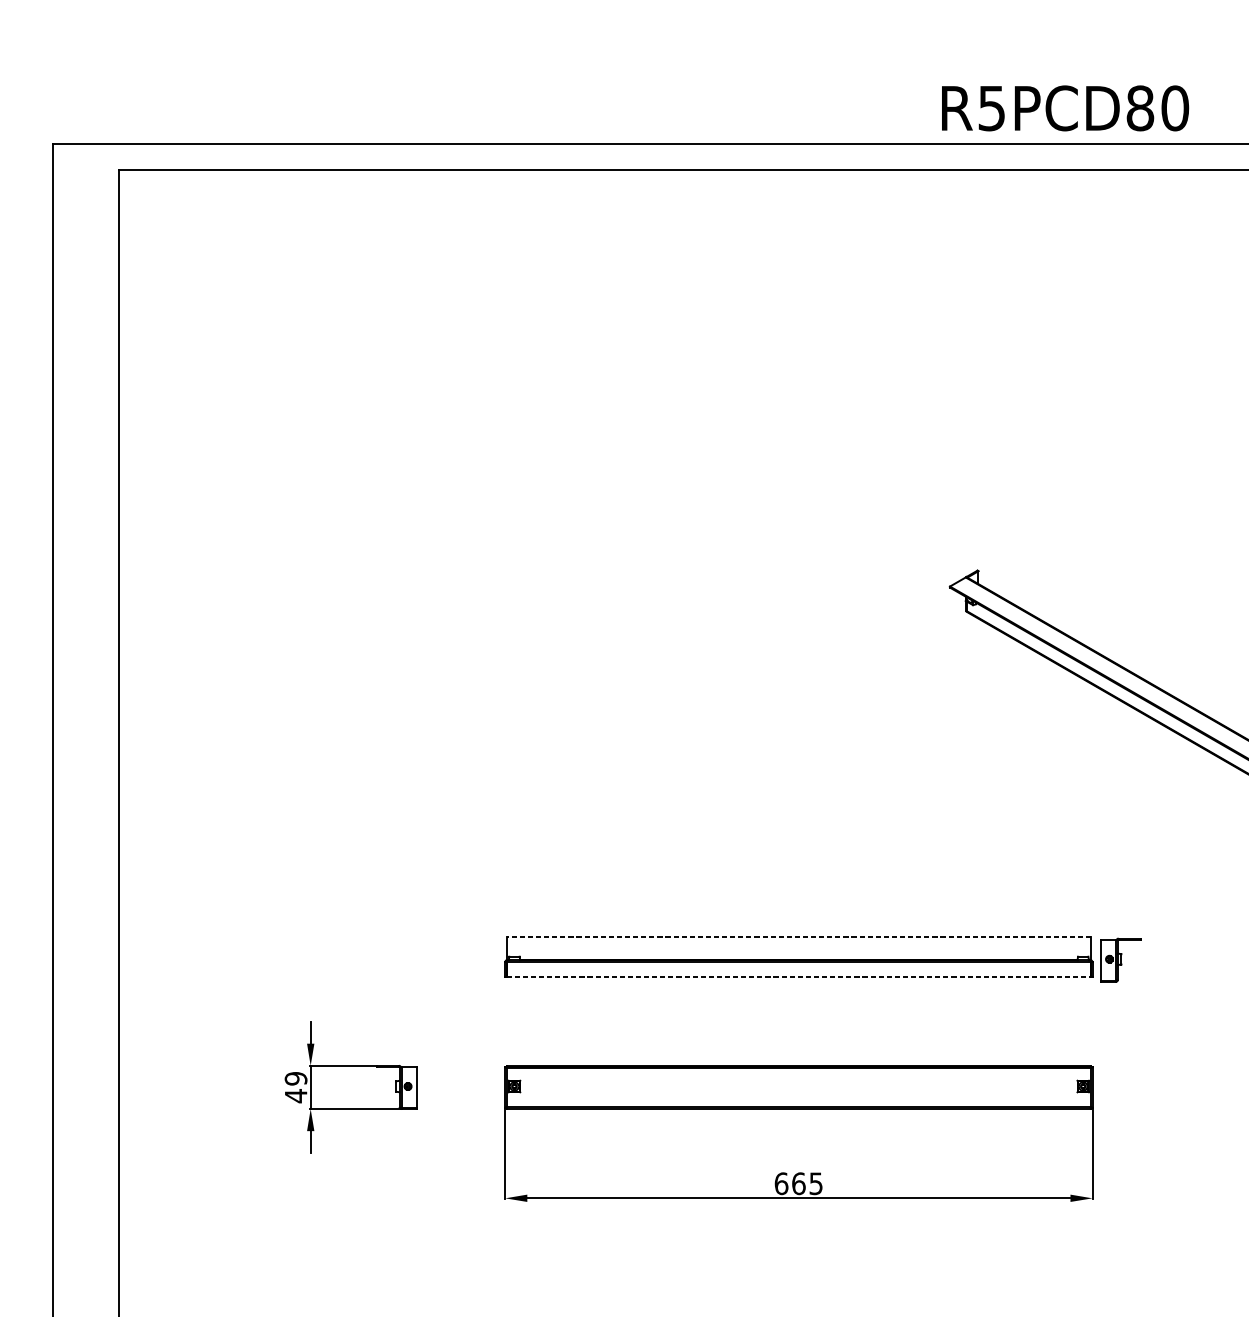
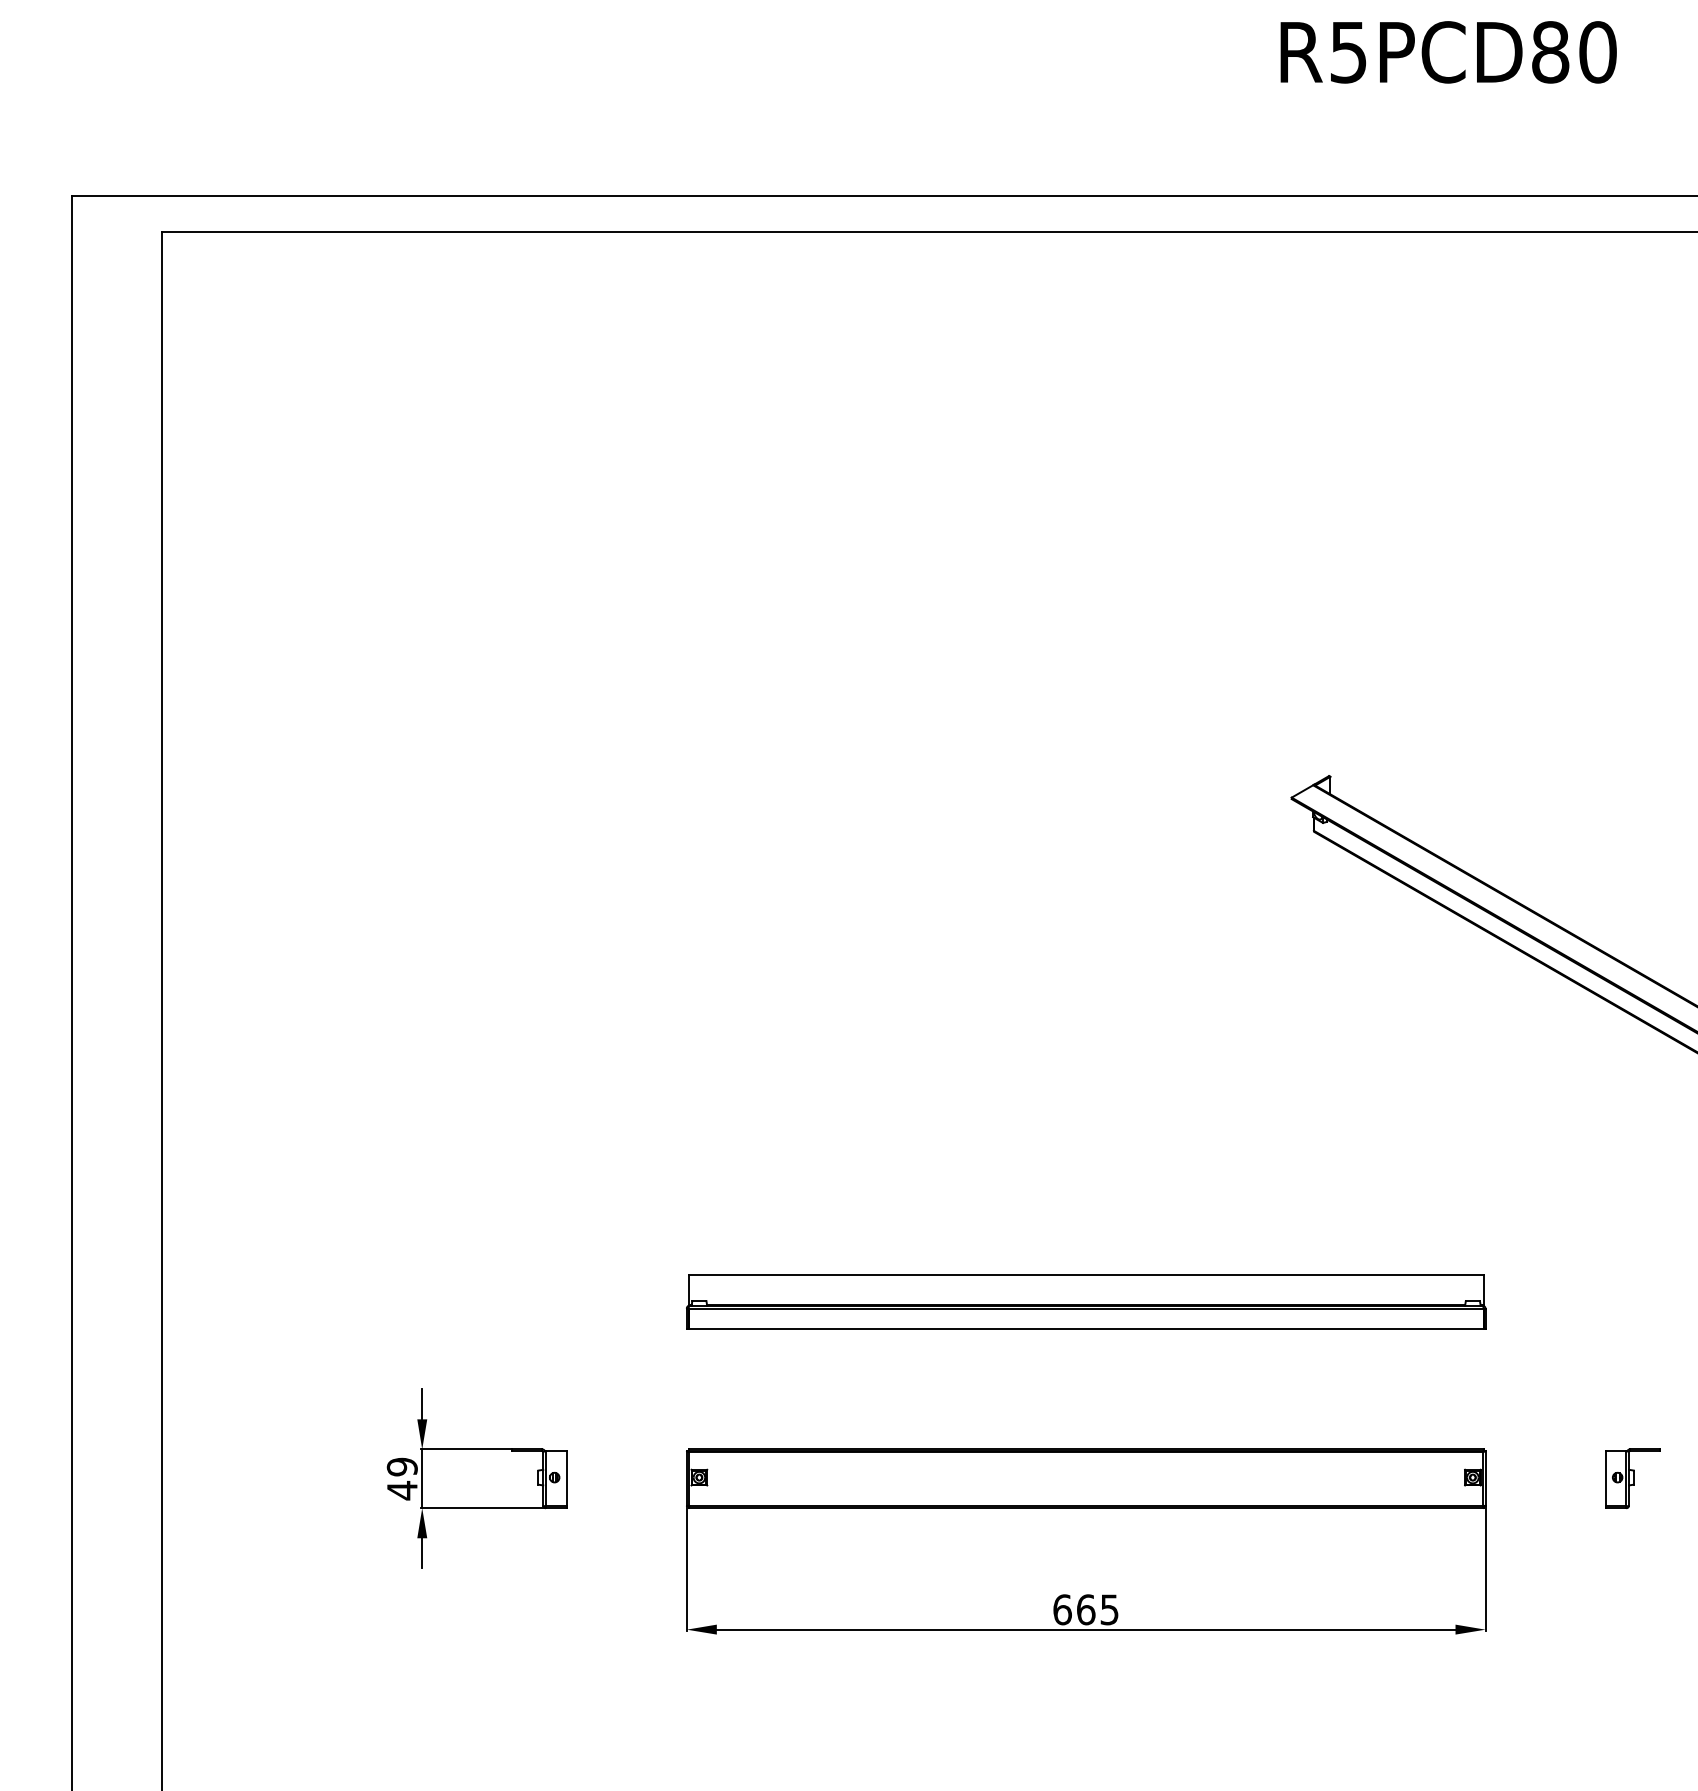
text: (1065, 108) -> (1448, 52), moved
line: (799, 937) -> (1086, 1274), dashed -> solid
part: (1120, 959) -> (1632, 1478), moved
line: (799, 977) -> (1086, 1329), dashed -> solid

